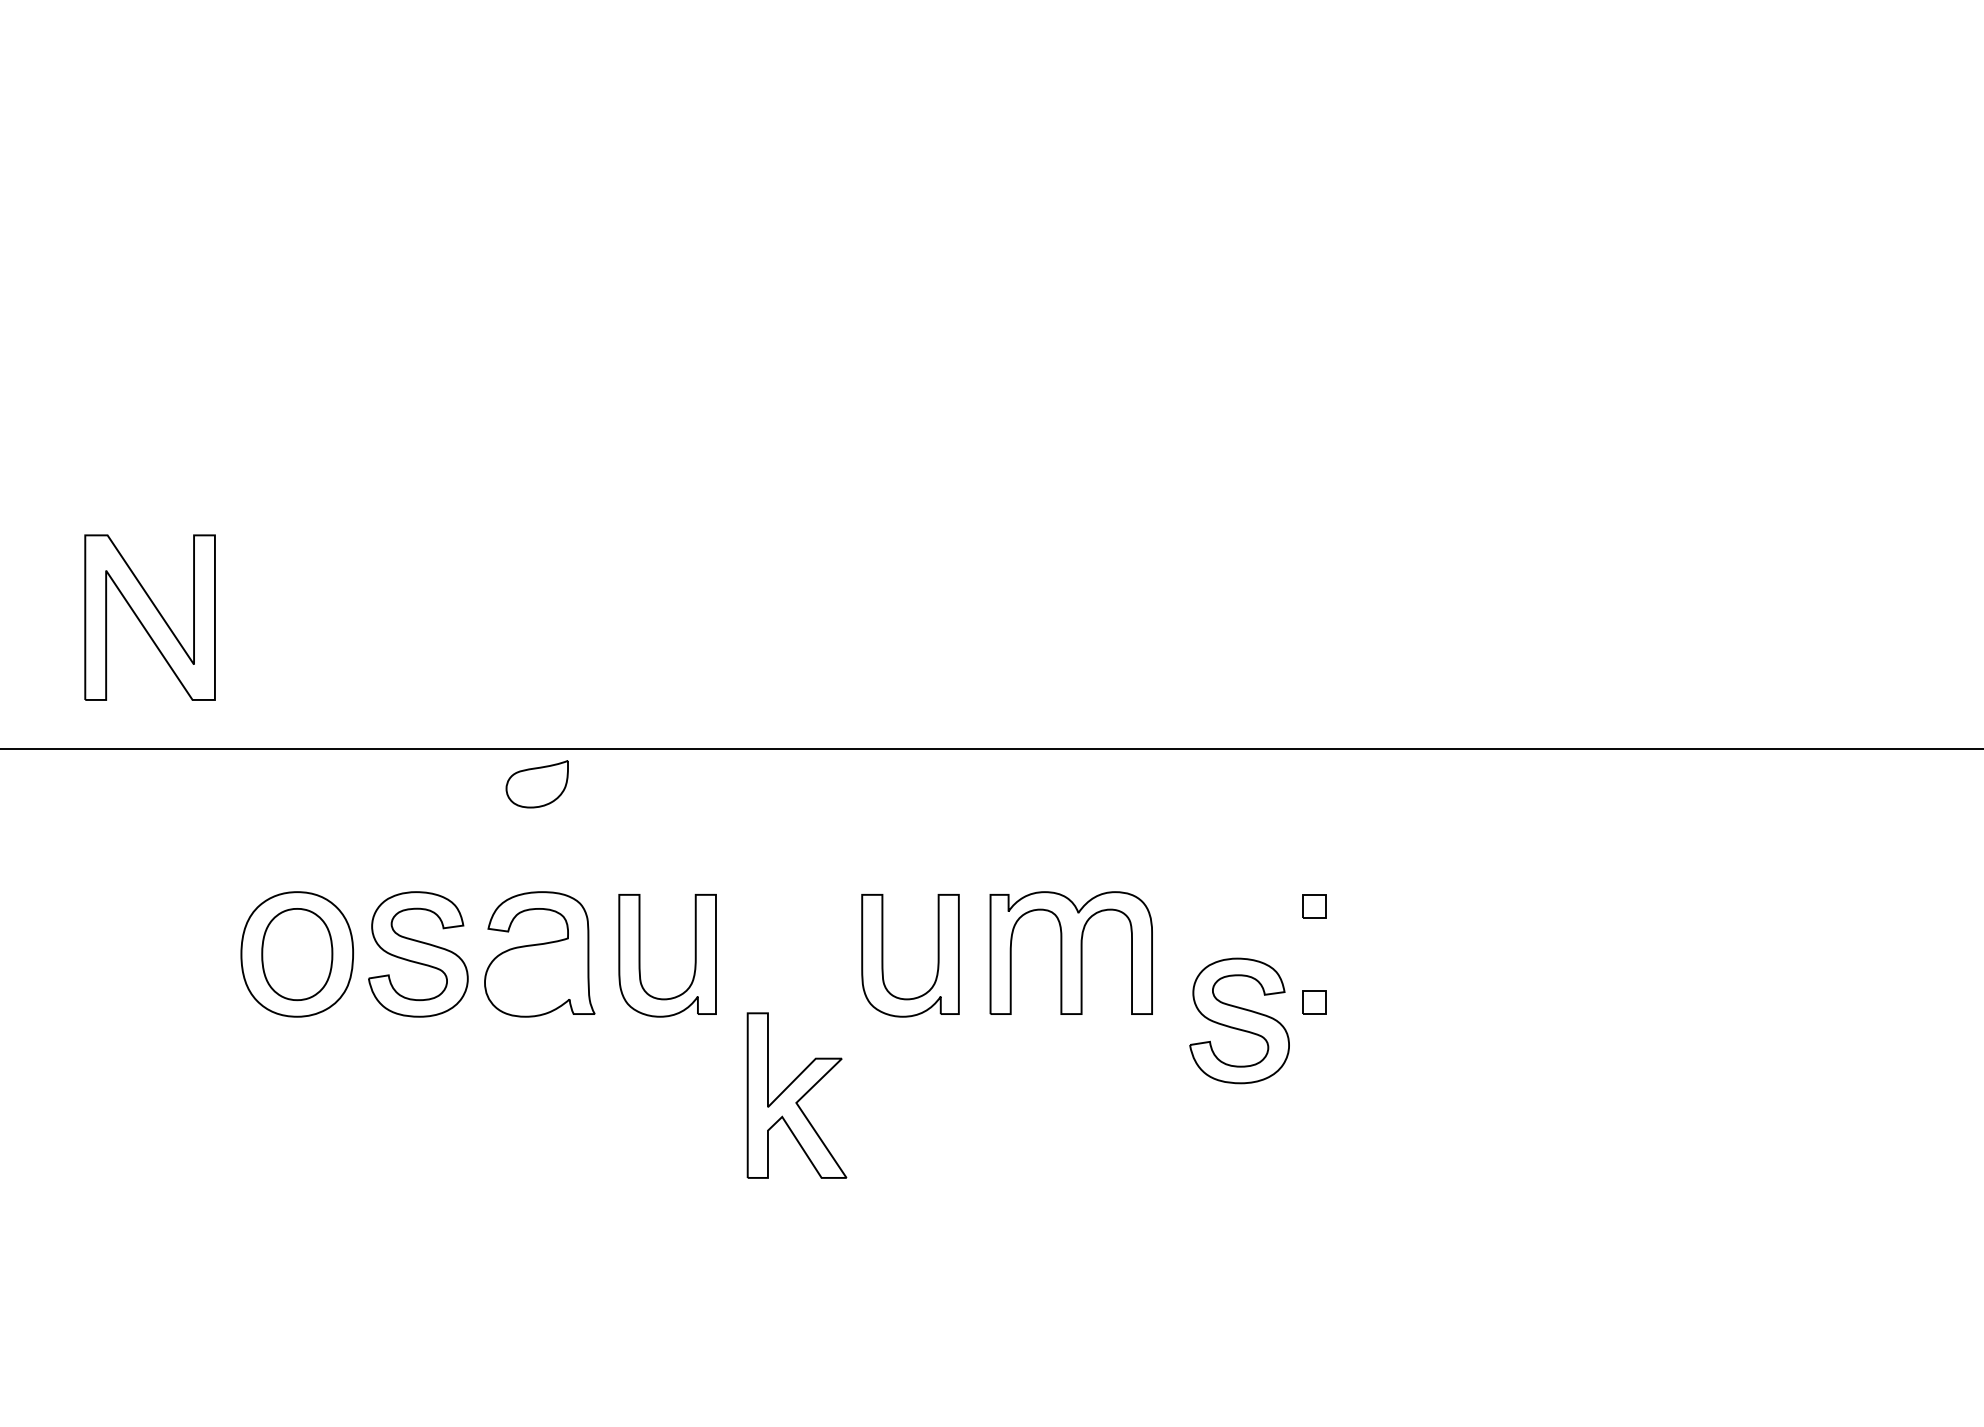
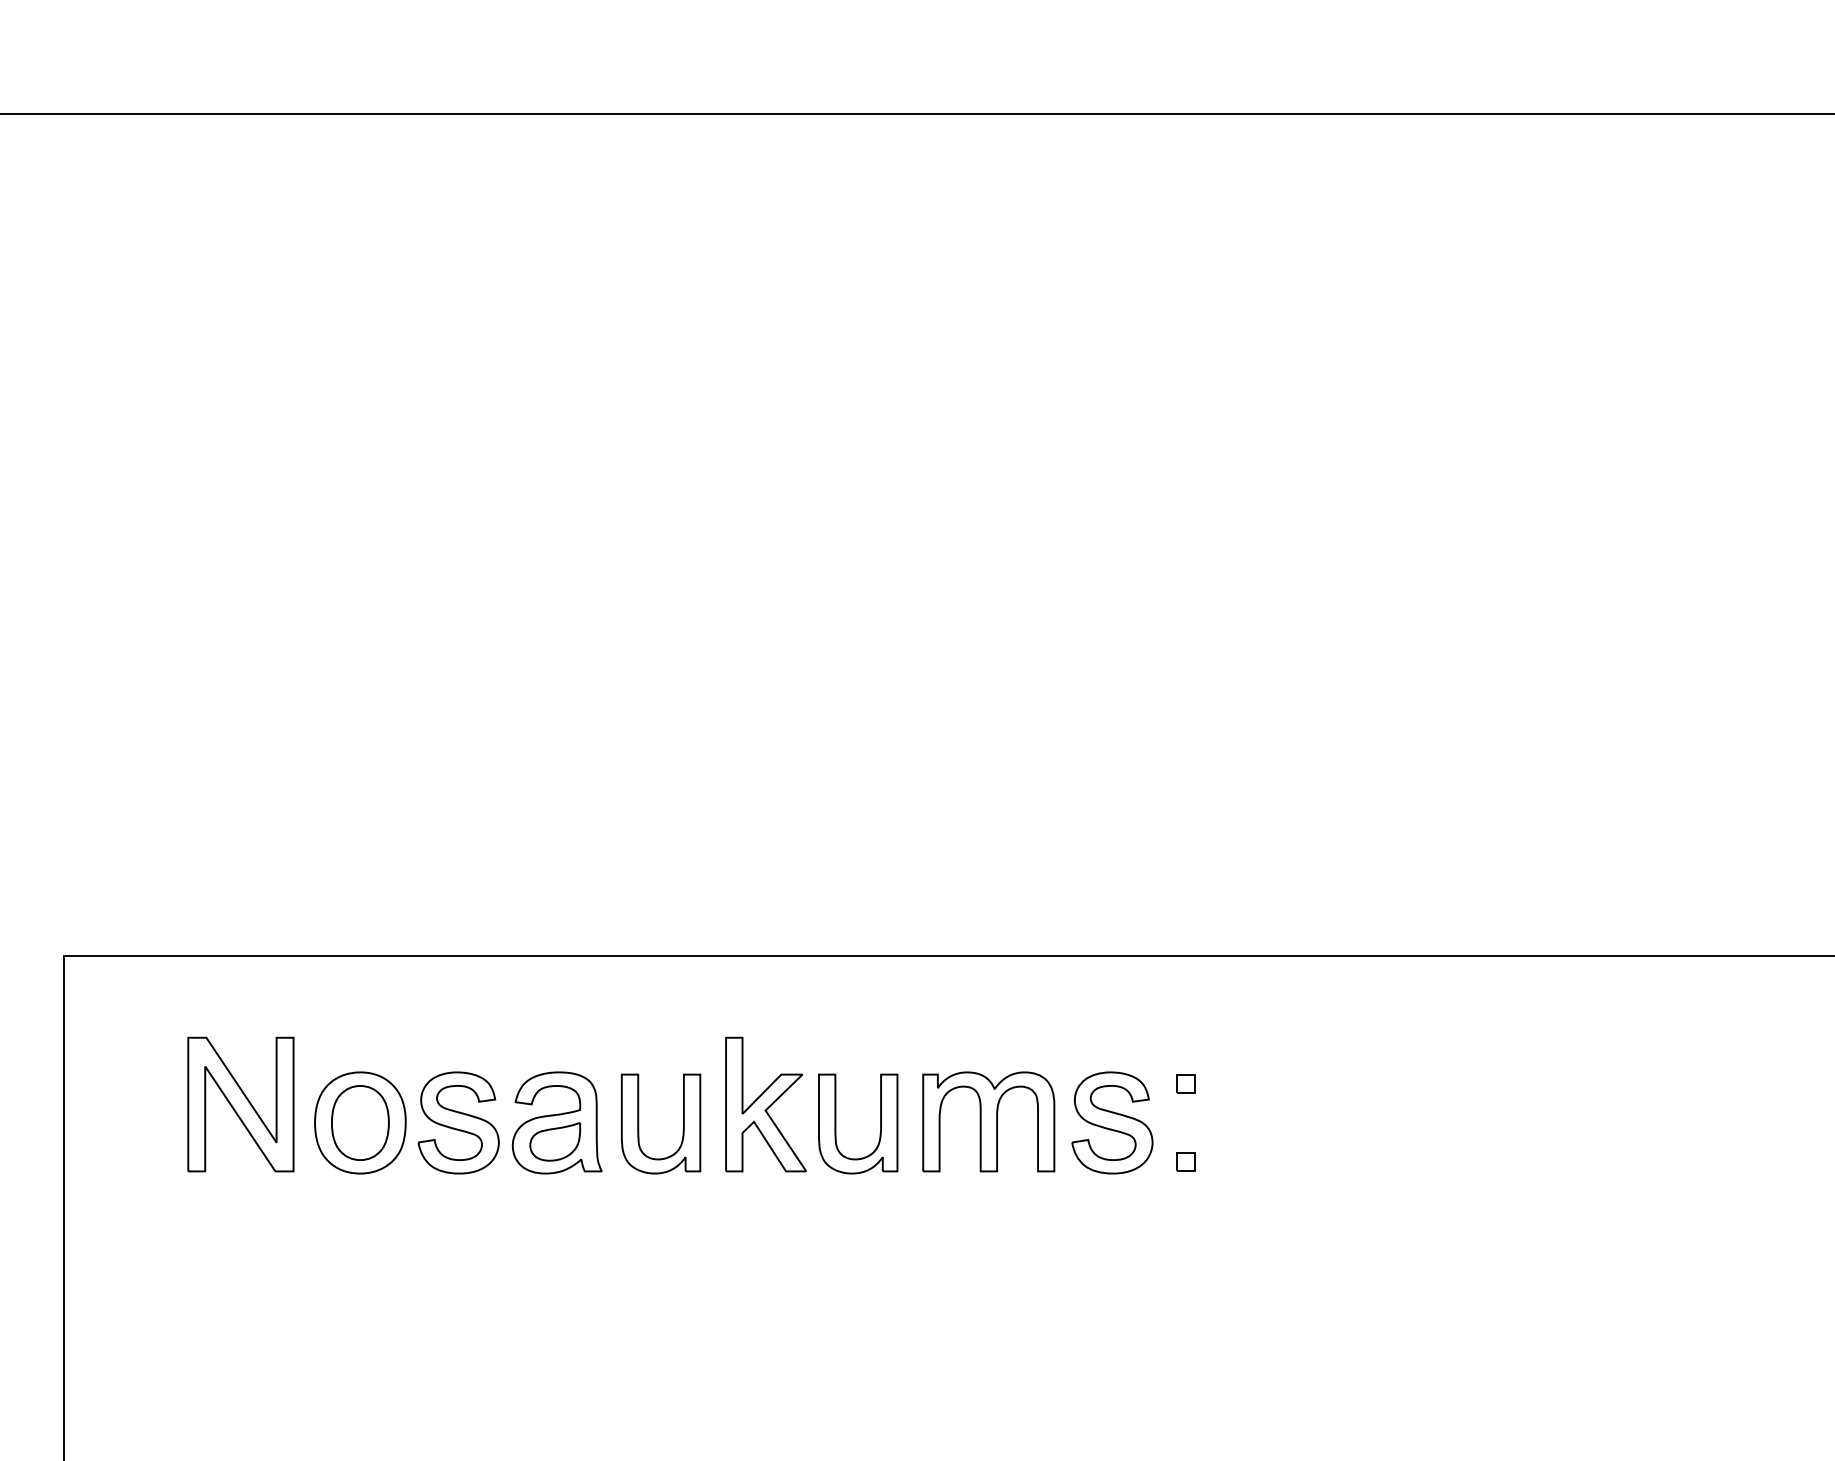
part: (149, 617) -> (240, 1104), moved
part: (537, 783) -> (555, 1141), moved
part: (1239, 1020) -> (1112, 1122), moved
part: (796, 1095) -> (765, 1104), moved

